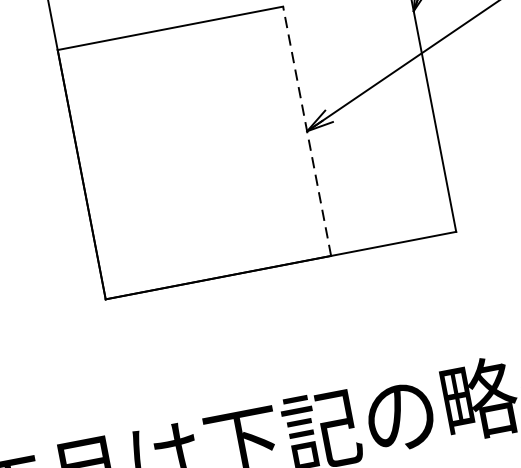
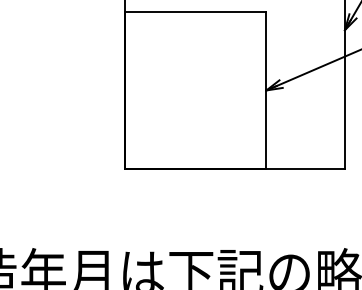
line: (306, 129) -> (266, 89), dashed -> solid

